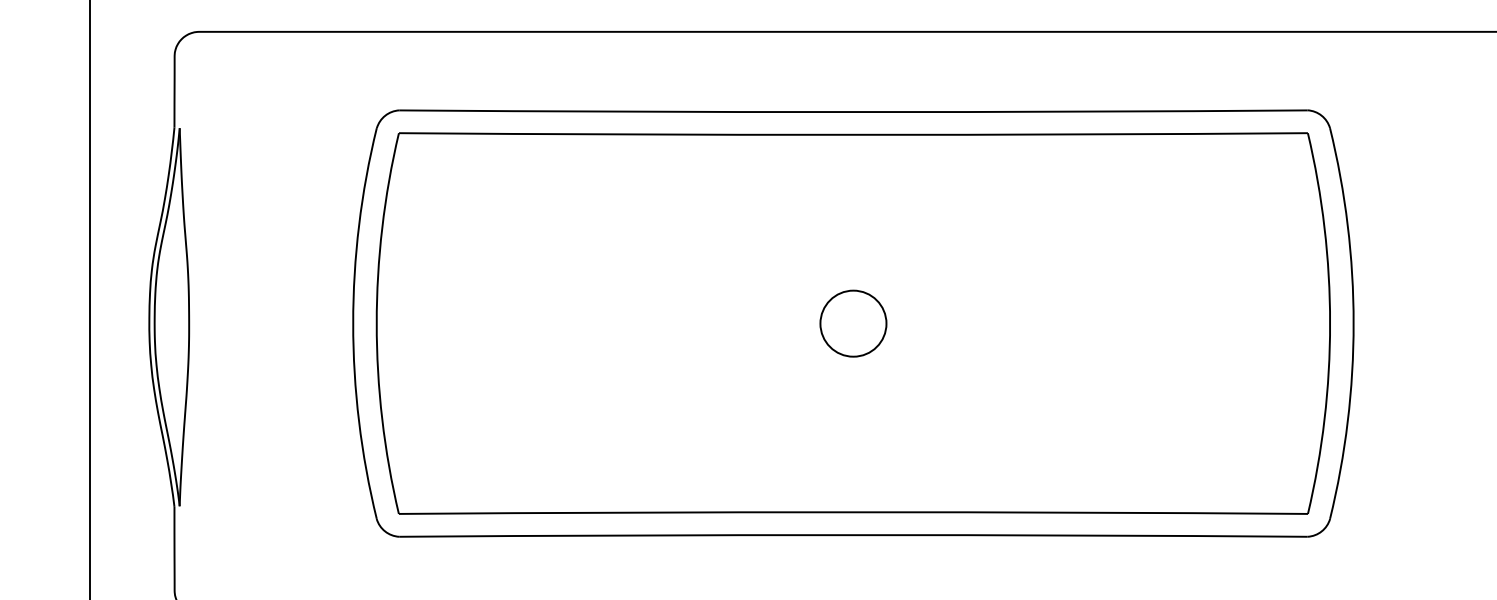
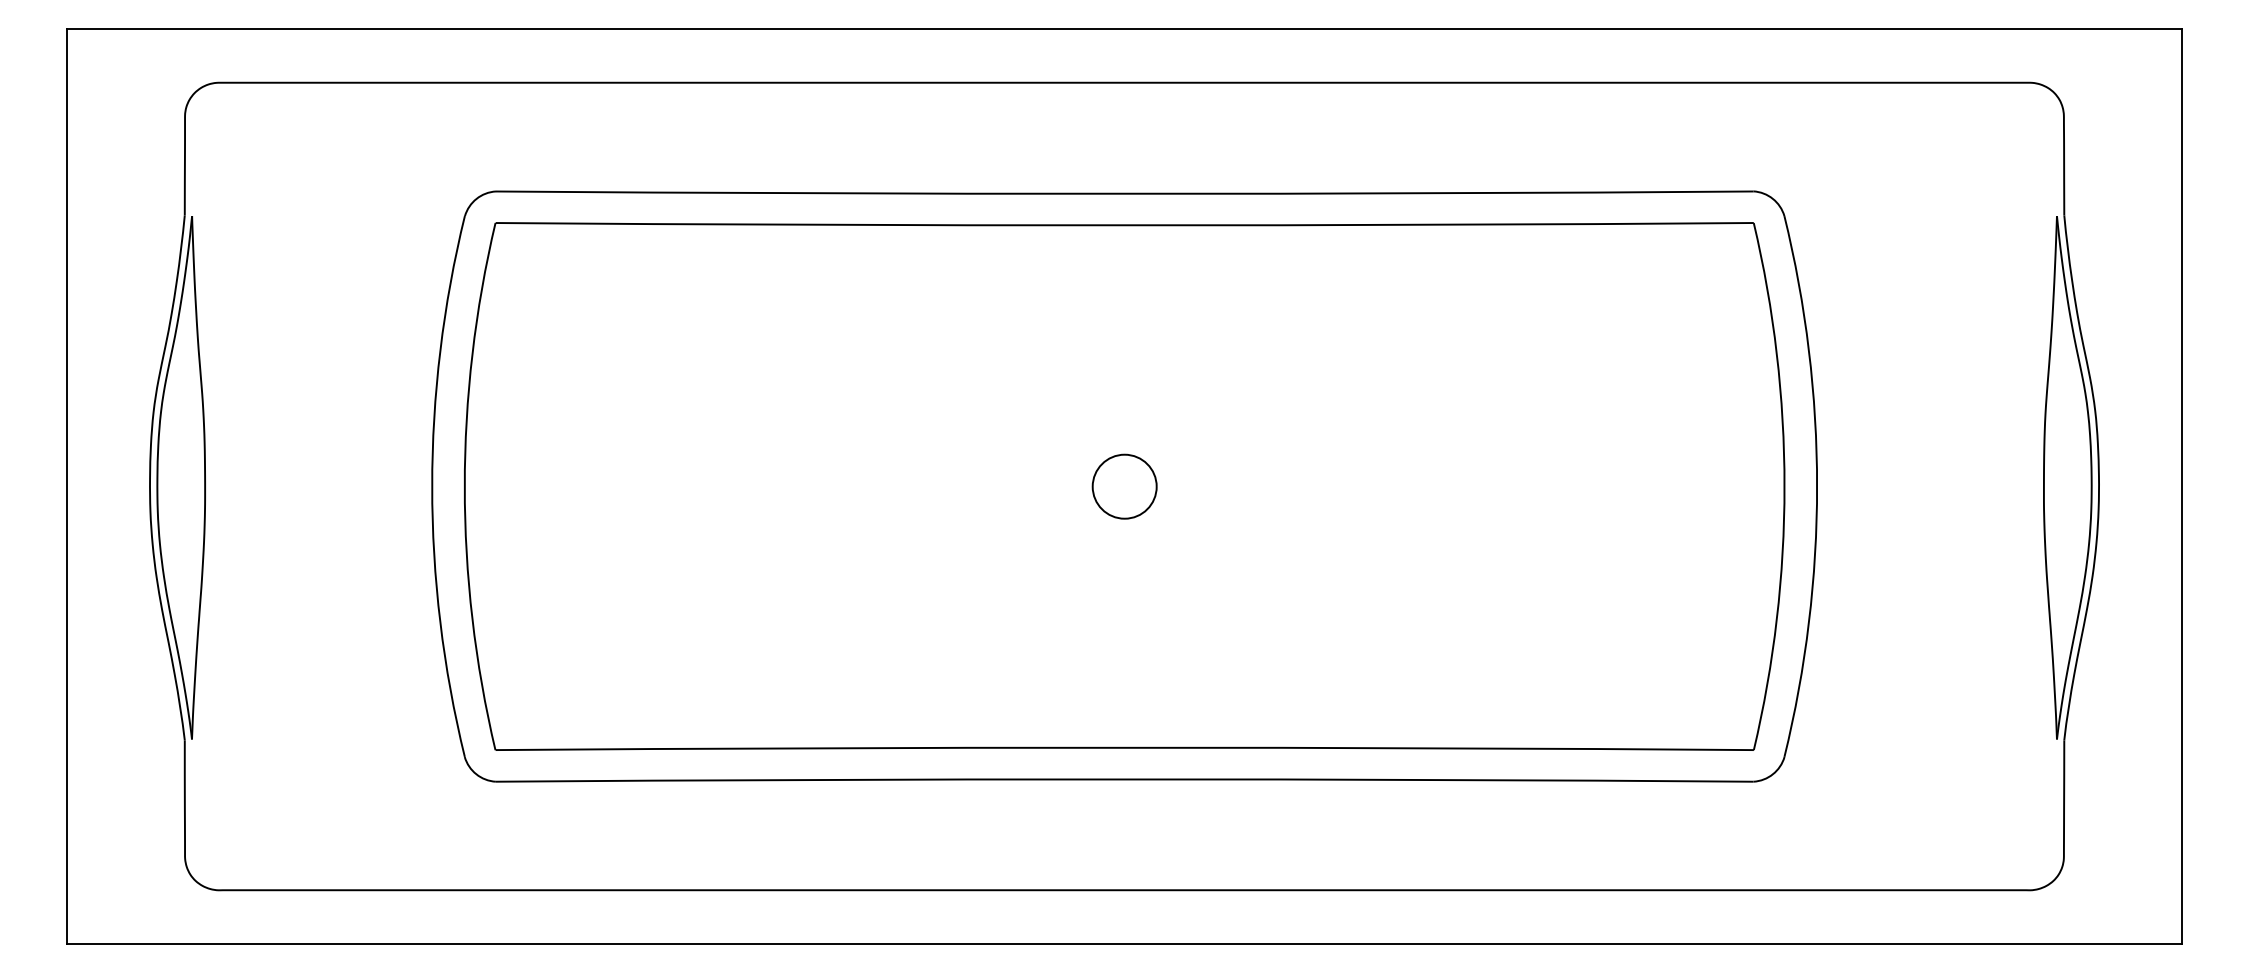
circle: (853, 323) -> (1124, 486), size x0.7

